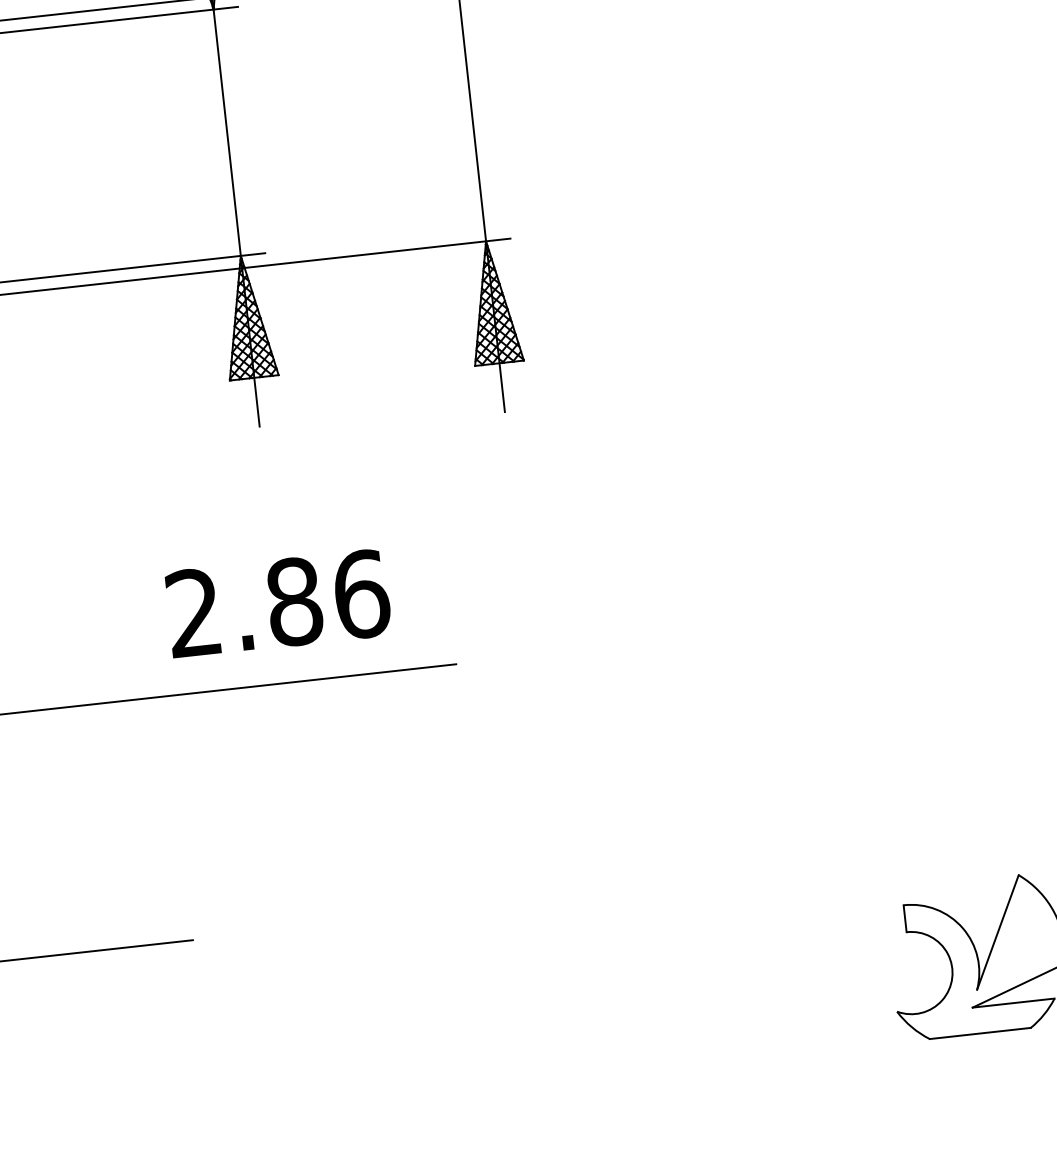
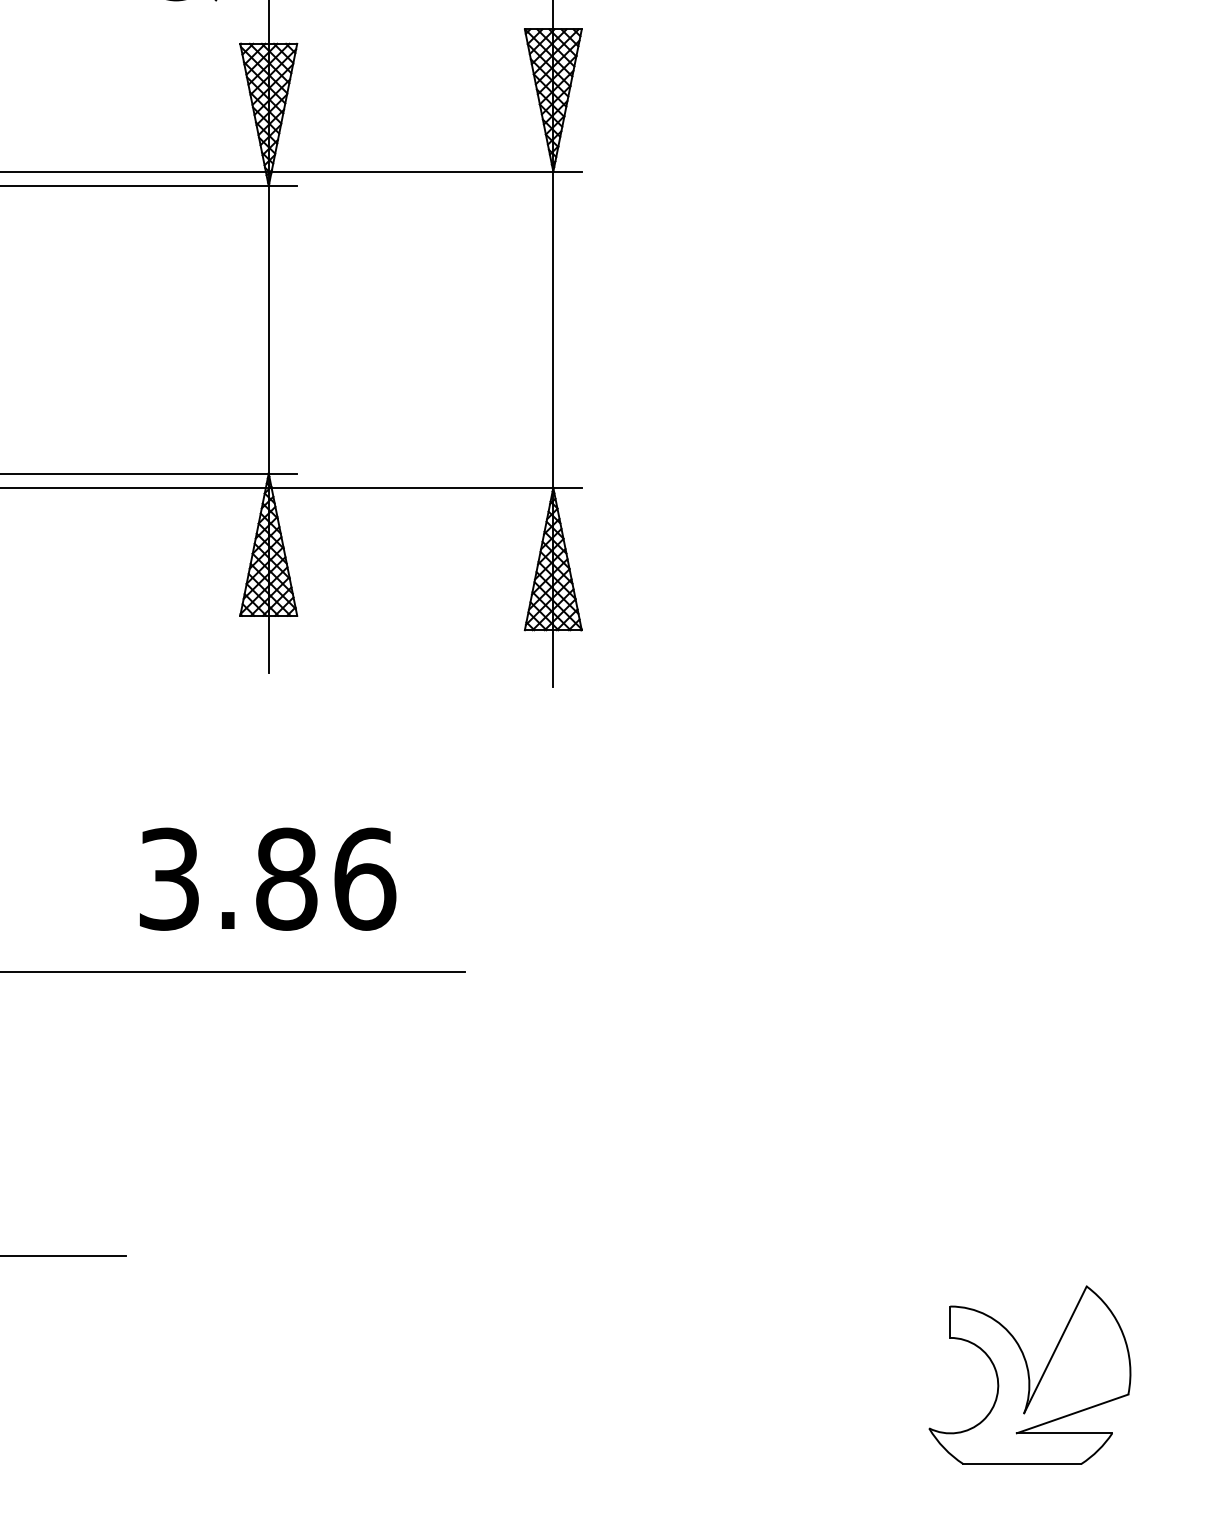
text: (193, 612) -> (168, 878), 2.86 -> 3.86

